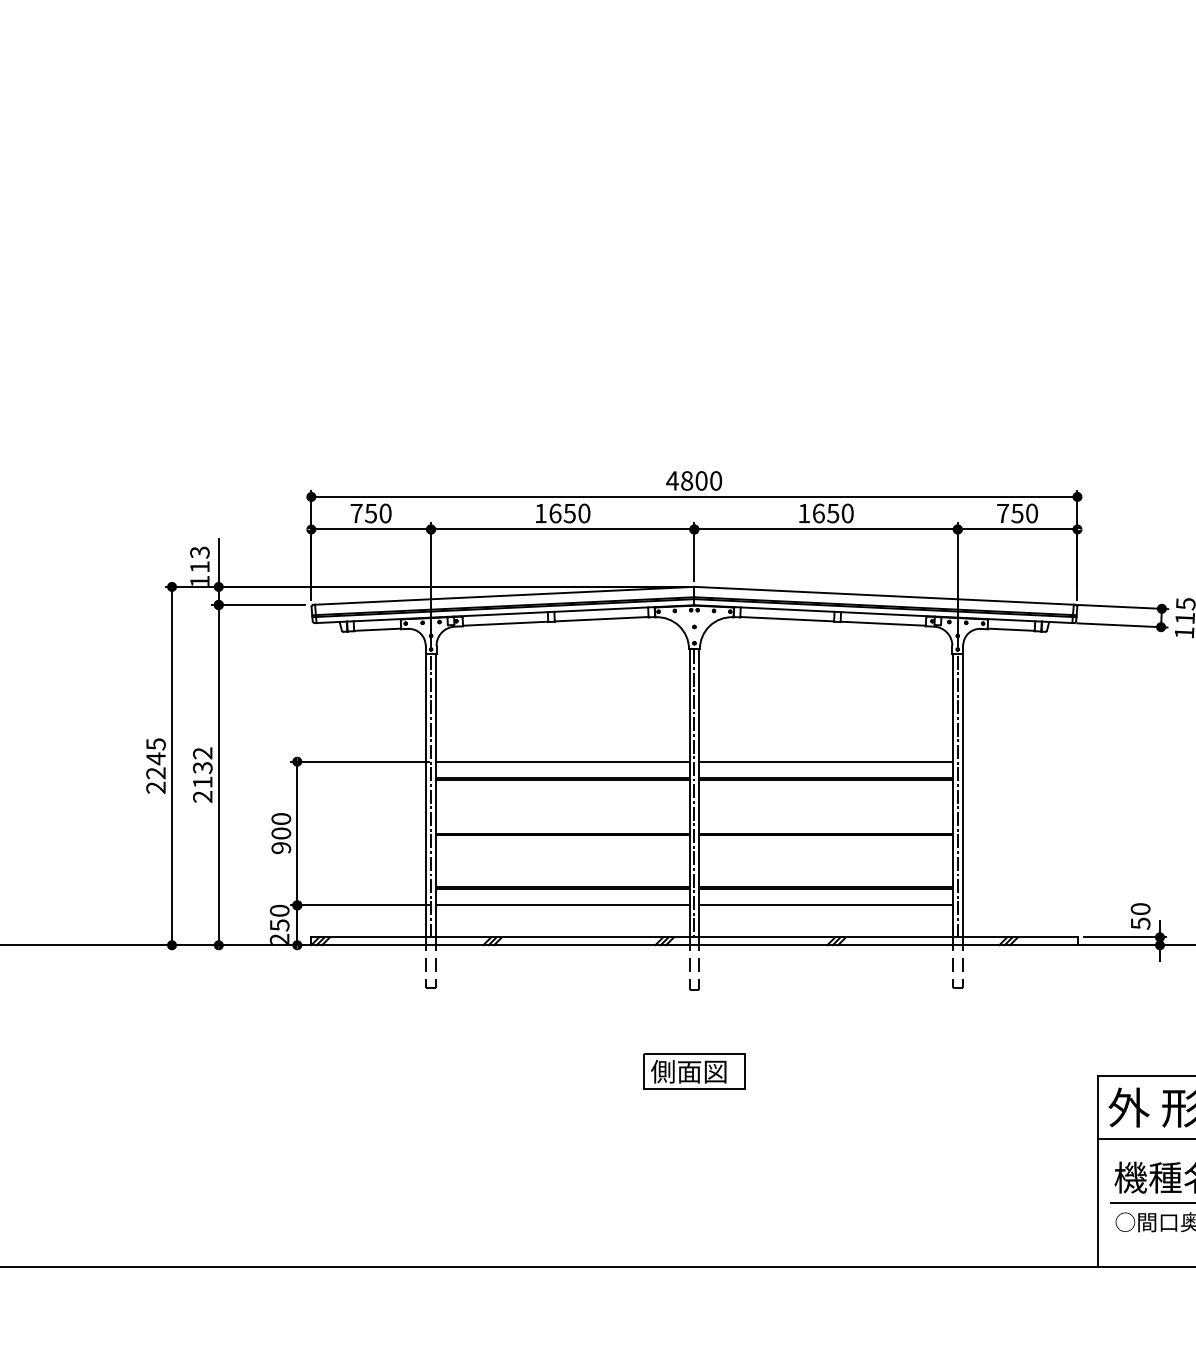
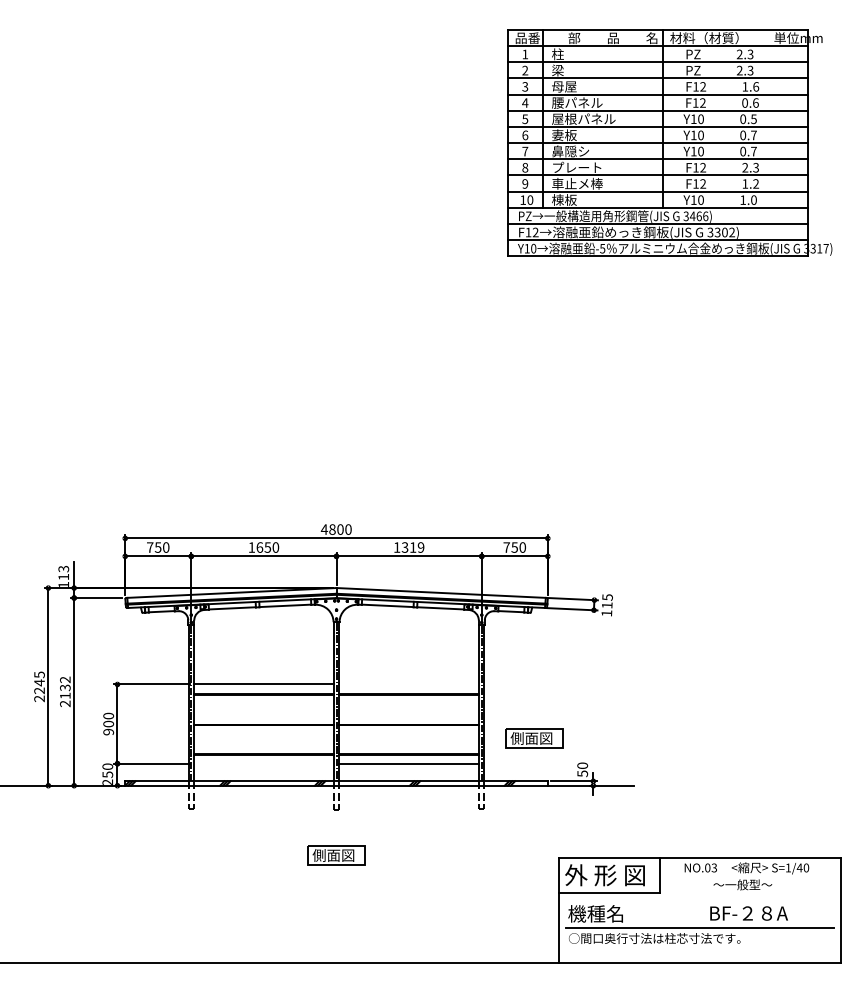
text: (832, 513) -> (412, 547), 1650 -> 1319
line: (826, 761) -> (409, 684), removed
part: (1053, 859) -> (534, 738), added
line: (561, 904) -> (263, 763), removed

